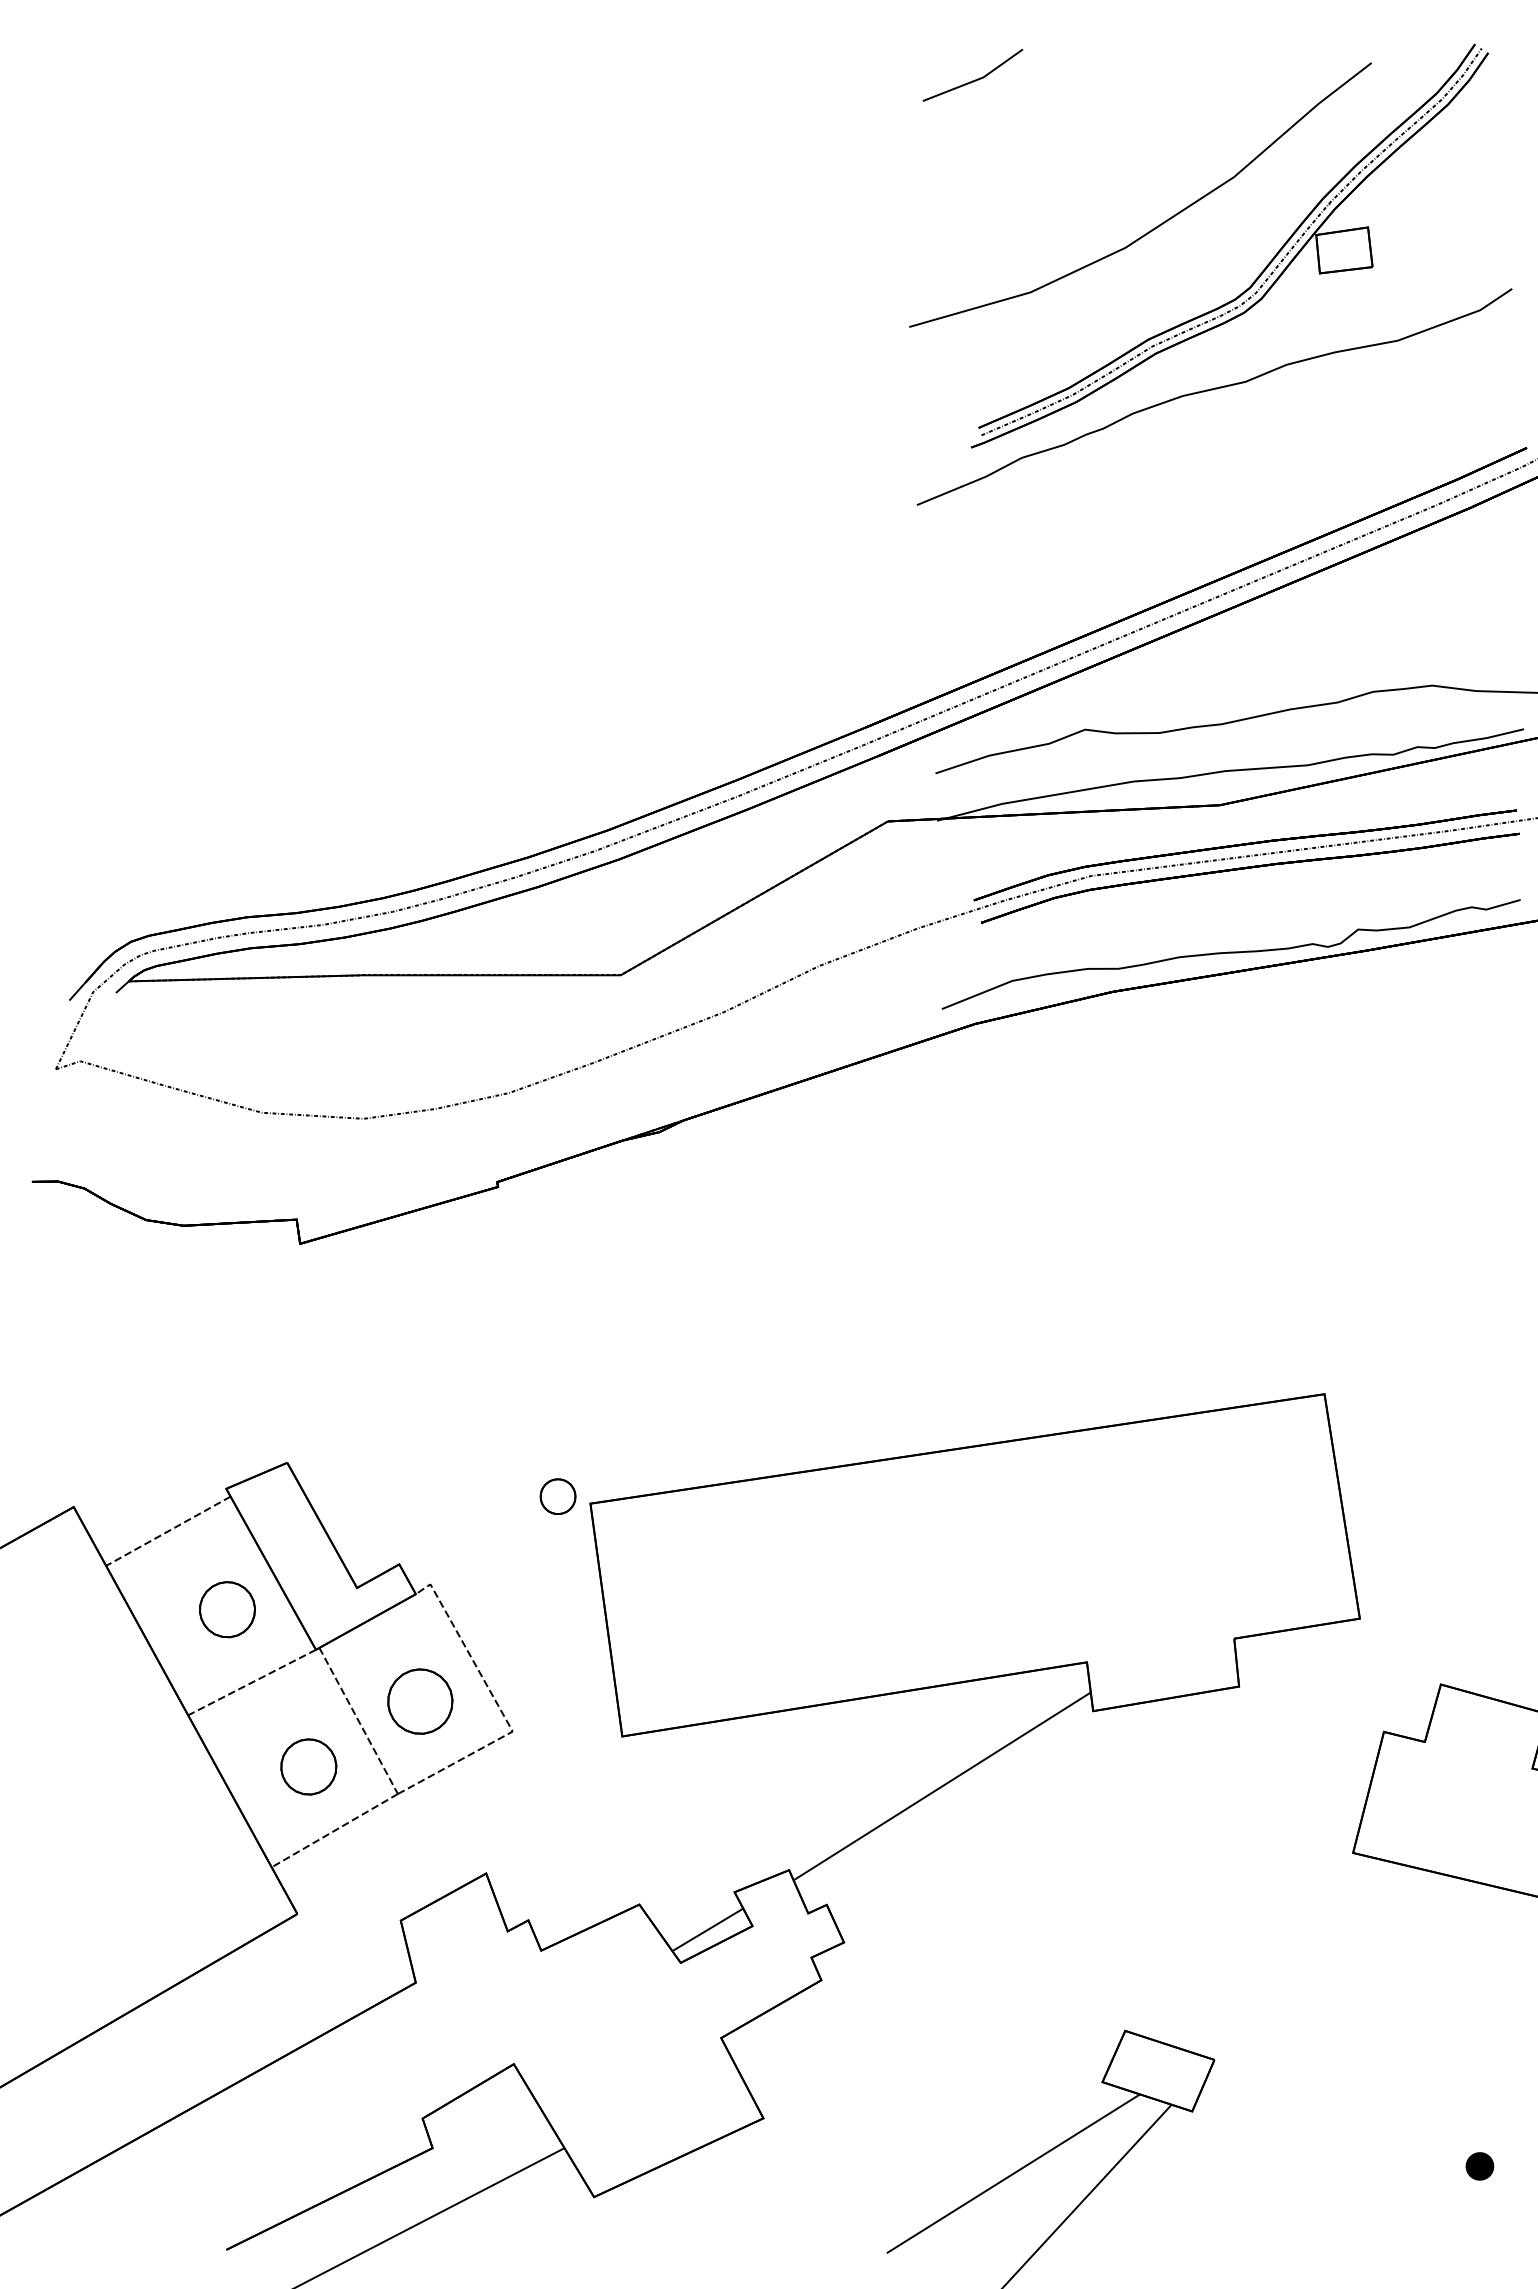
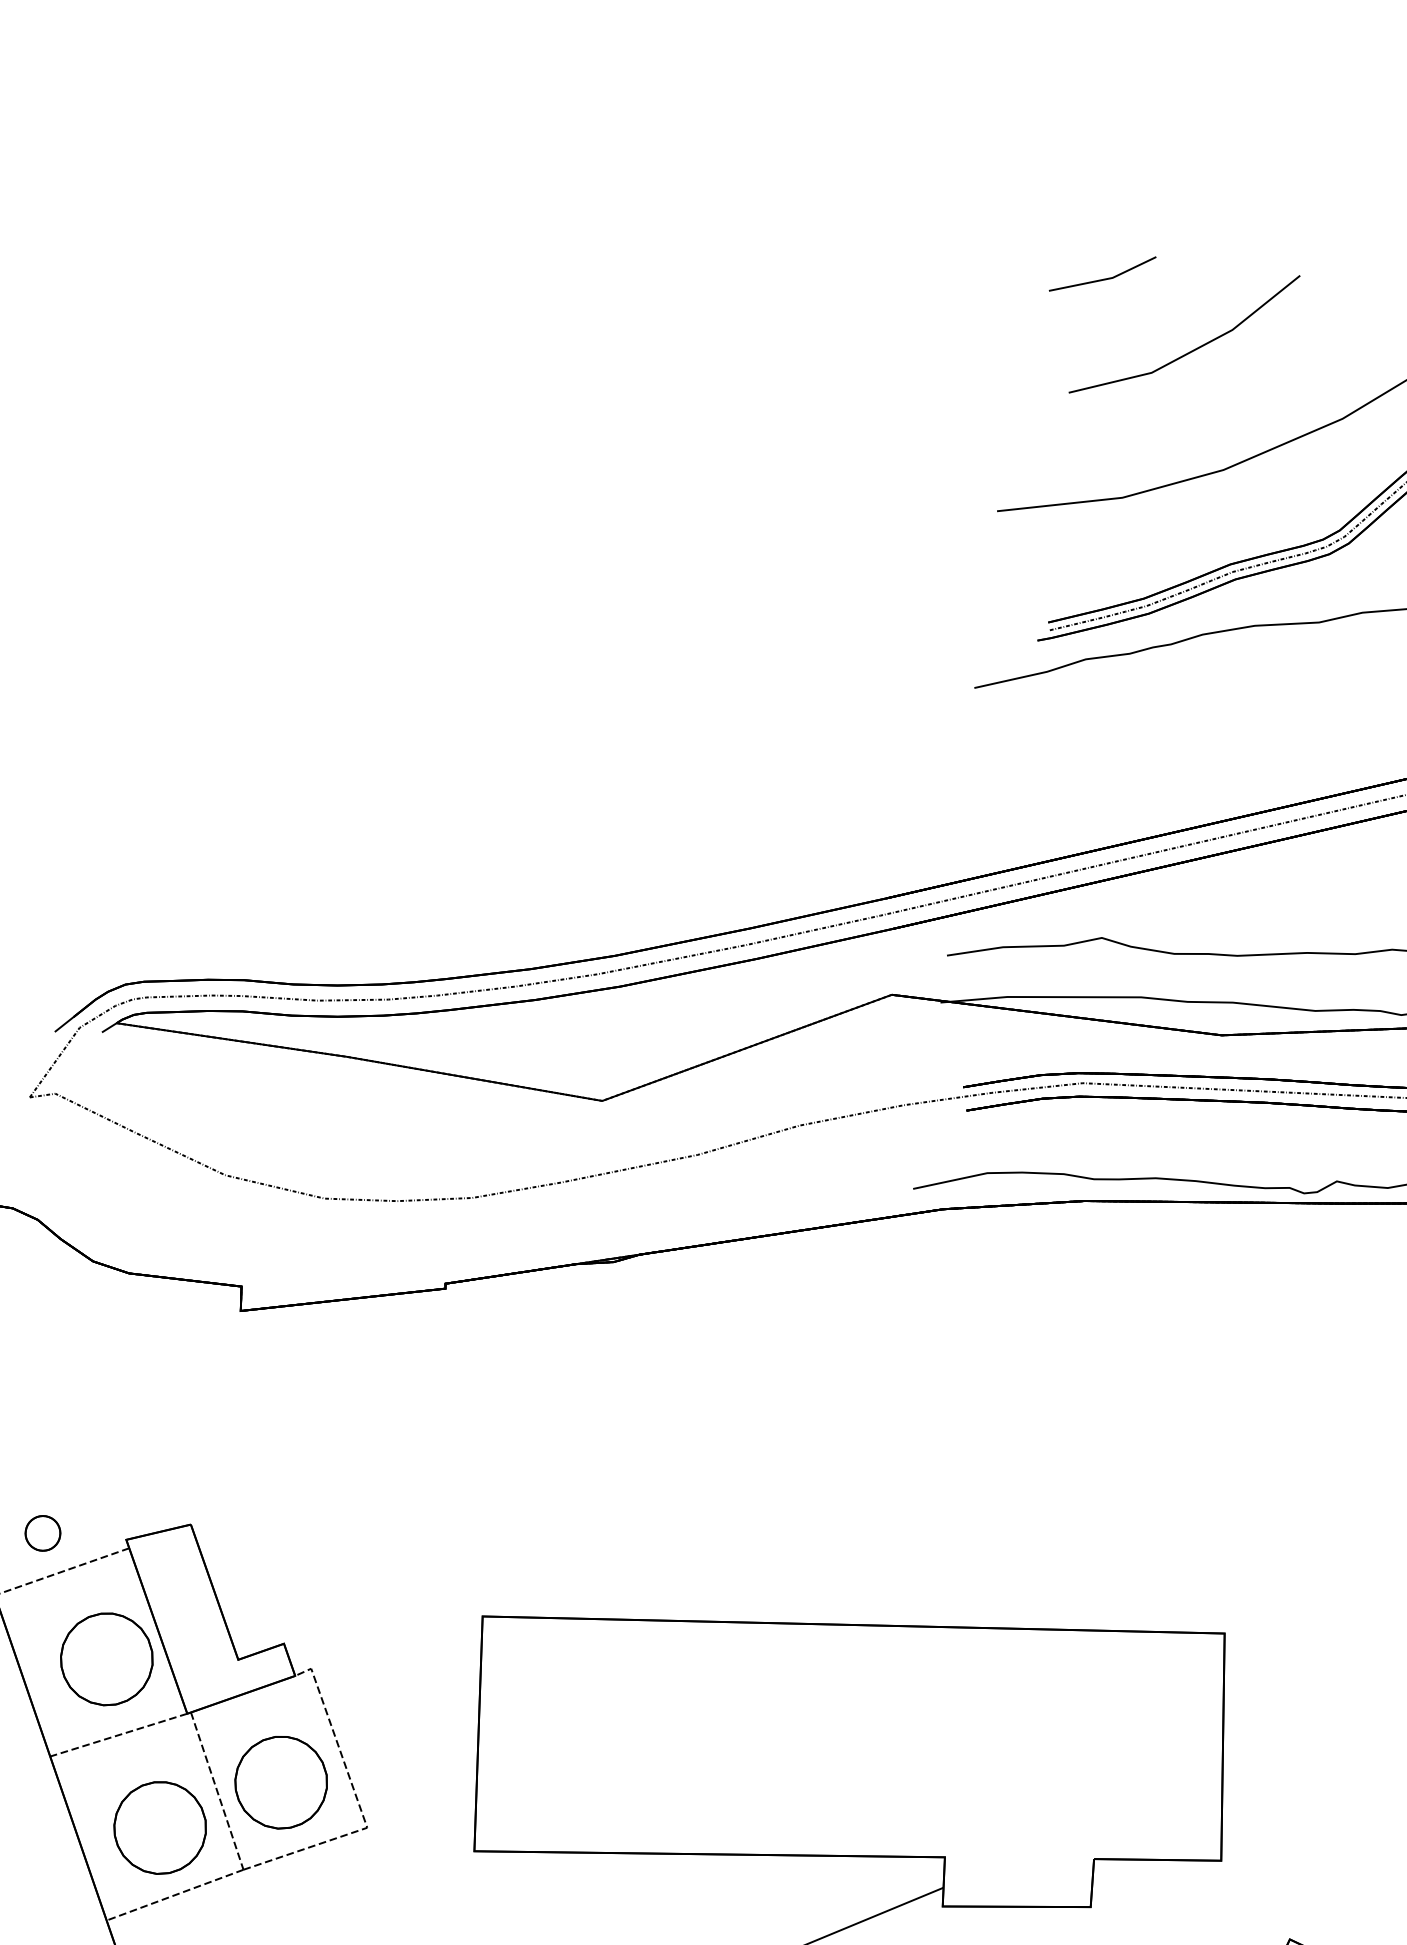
line: (1074, 134) -> (1192, 349), added
part: (557, 1496) -> (42, 1533), moved
part: (227, 1609) -> (106, 1658), size x1.67
part: (420, 1701) -> (281, 1782), size x1.43
part: (308, 1766) -> (160, 1827), size x1.67

